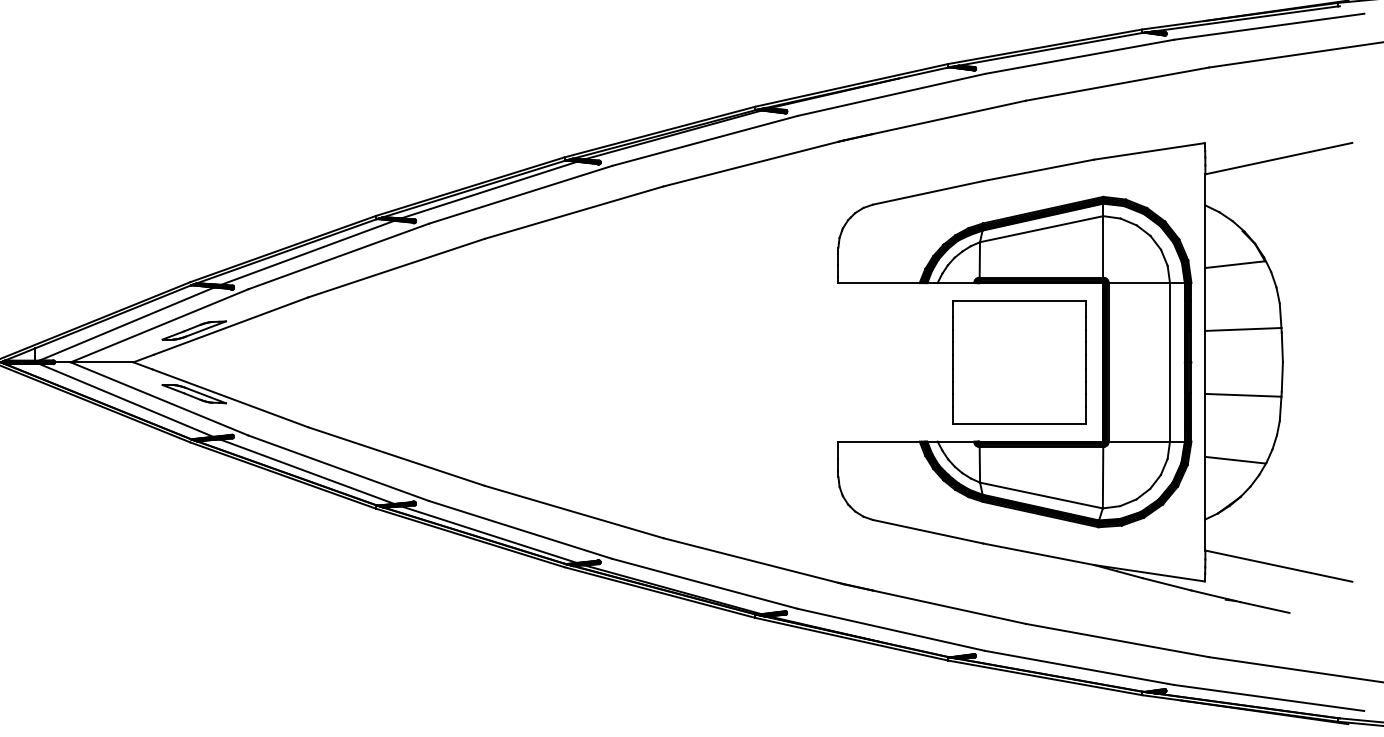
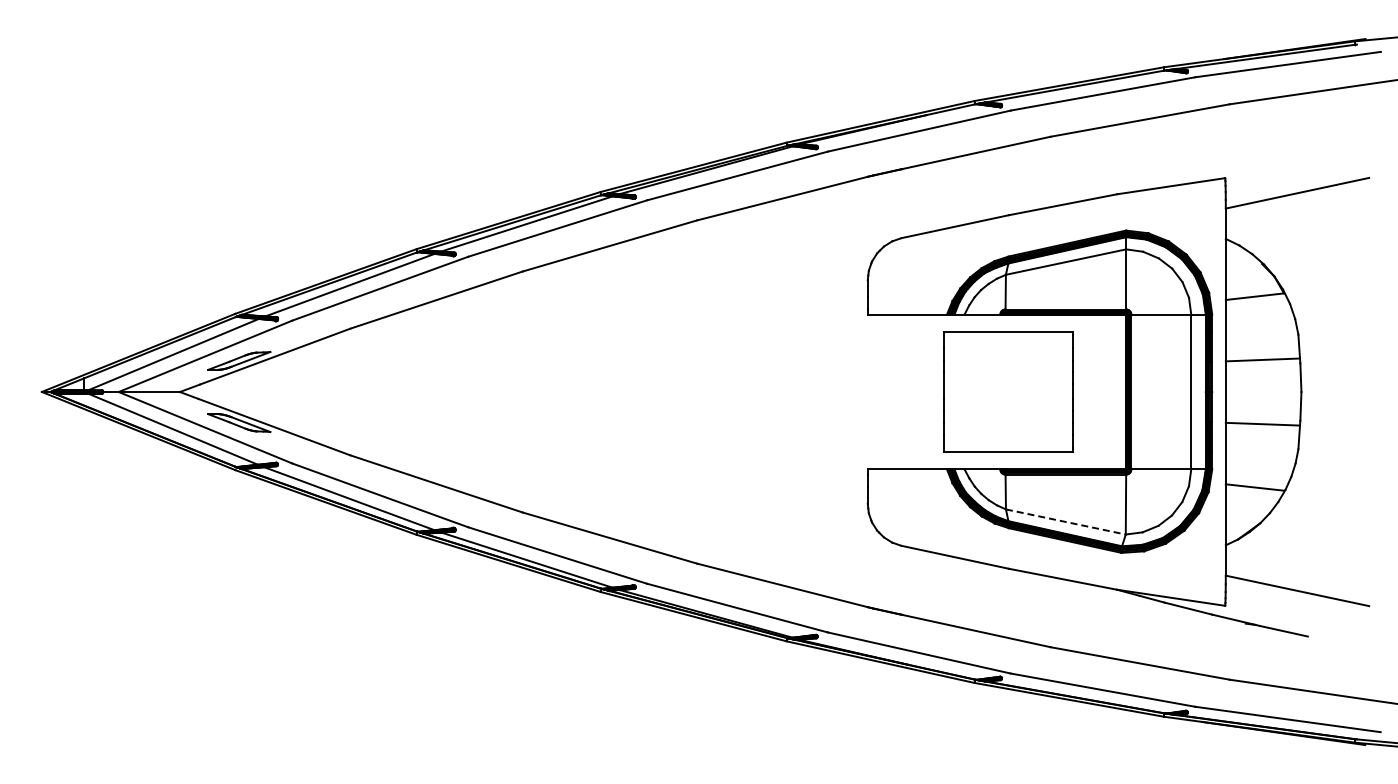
part: (1019, 361) -> (1008, 391), moved
line: (1042, 496) -> (1066, 522), solid -> dashed

